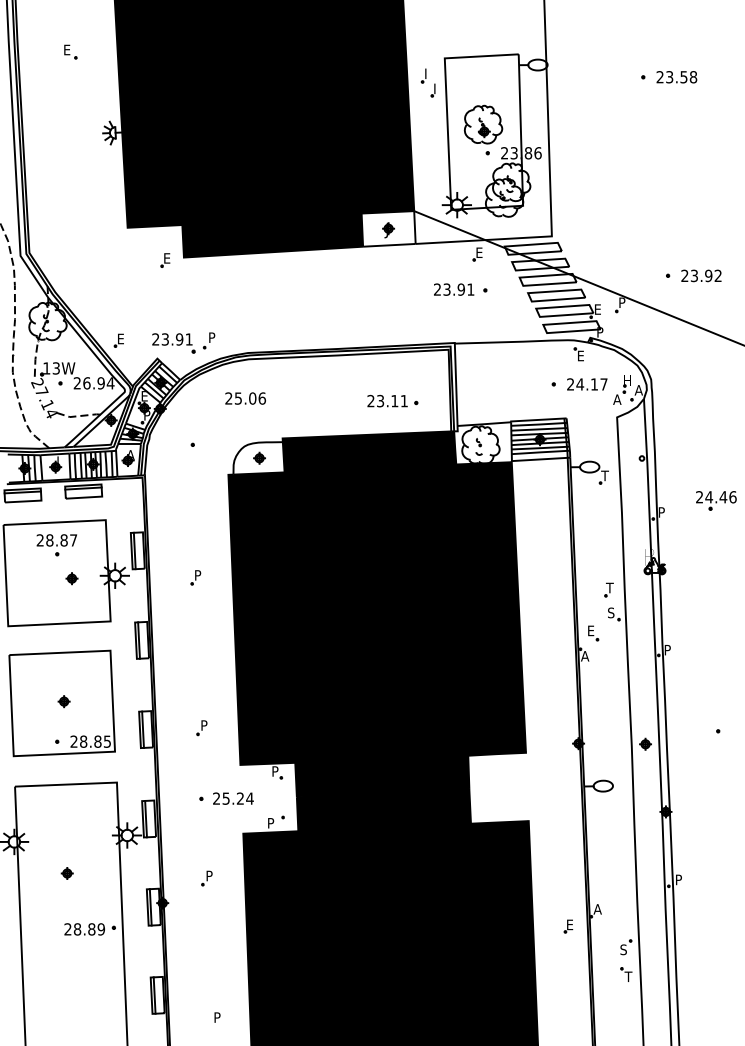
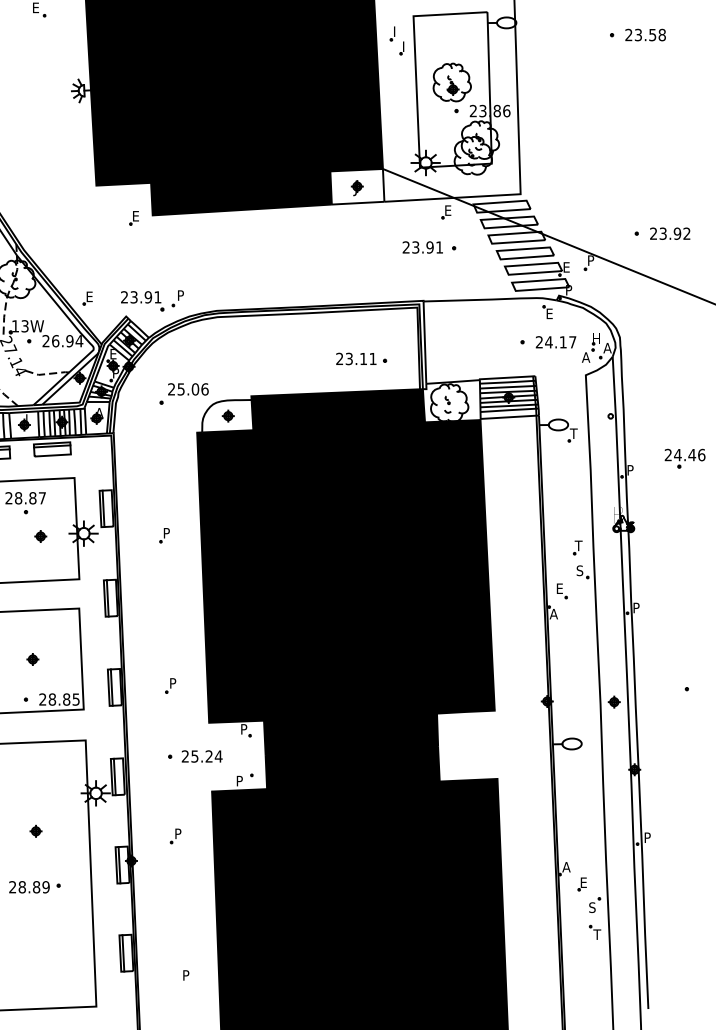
text: (245, 398) -> (188, 389), moved
part: (568, 926) -> (582, 884), moved
part: (89, 929) -> (34, 887), moved

